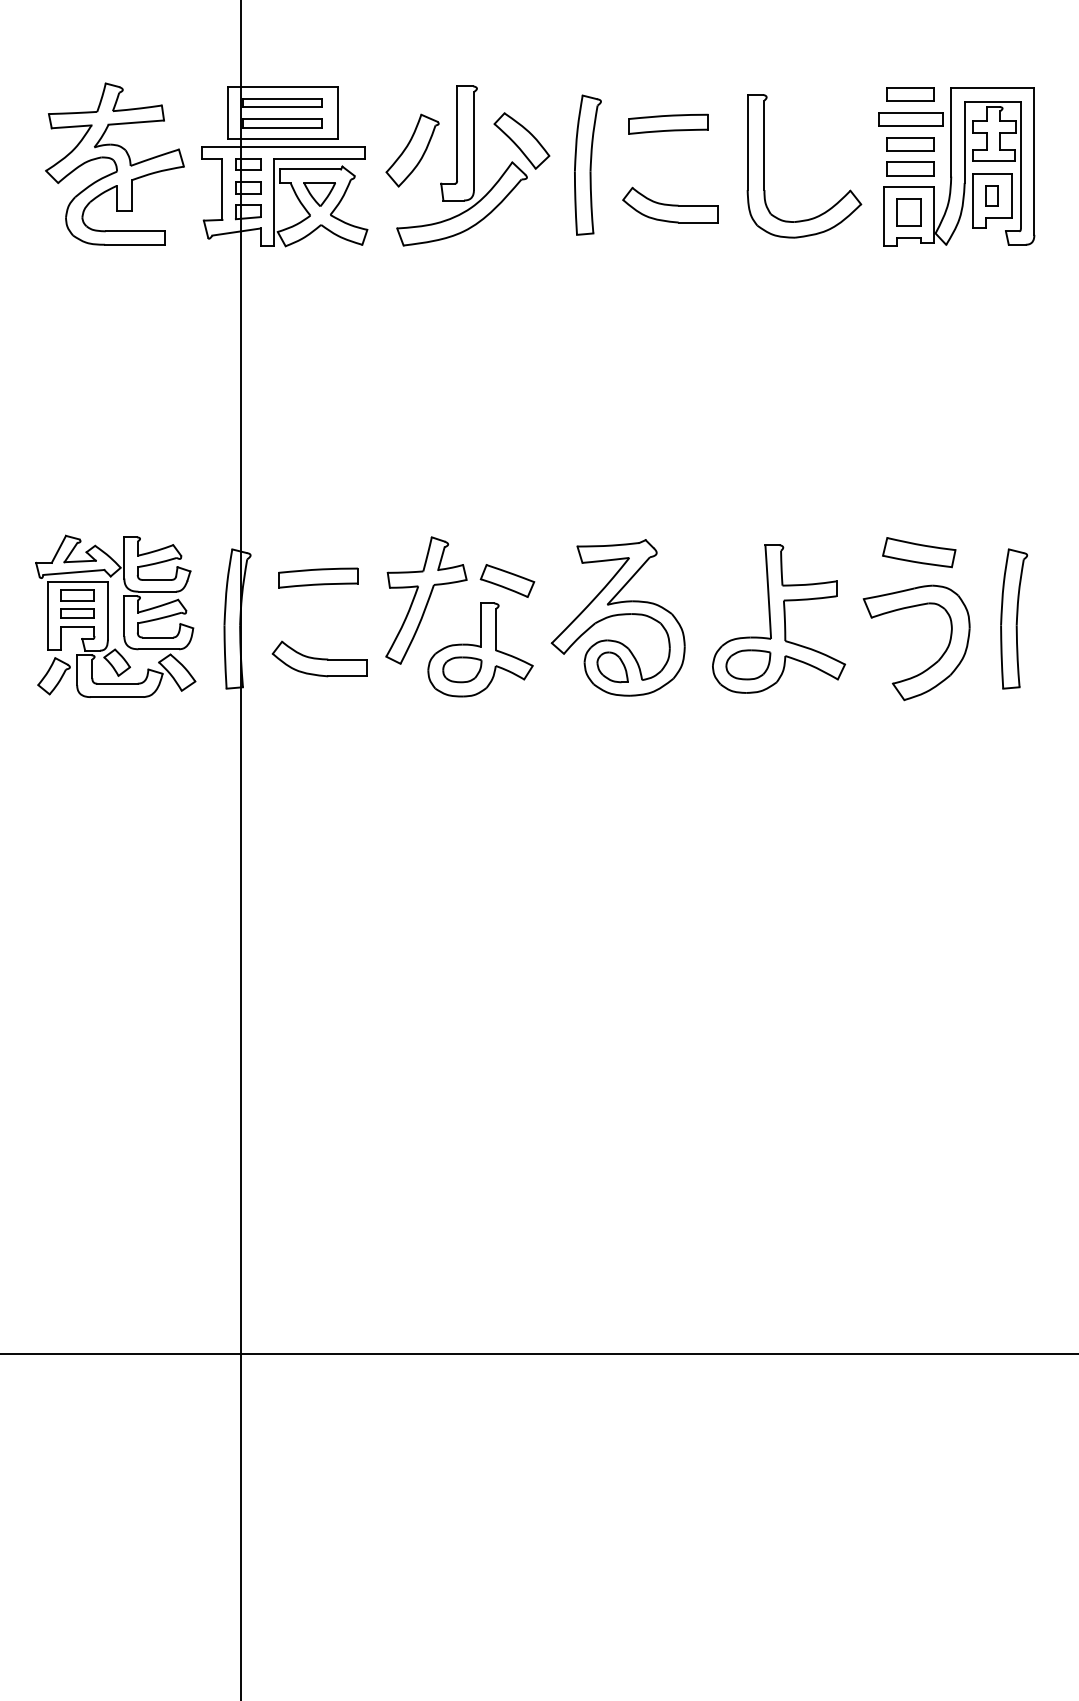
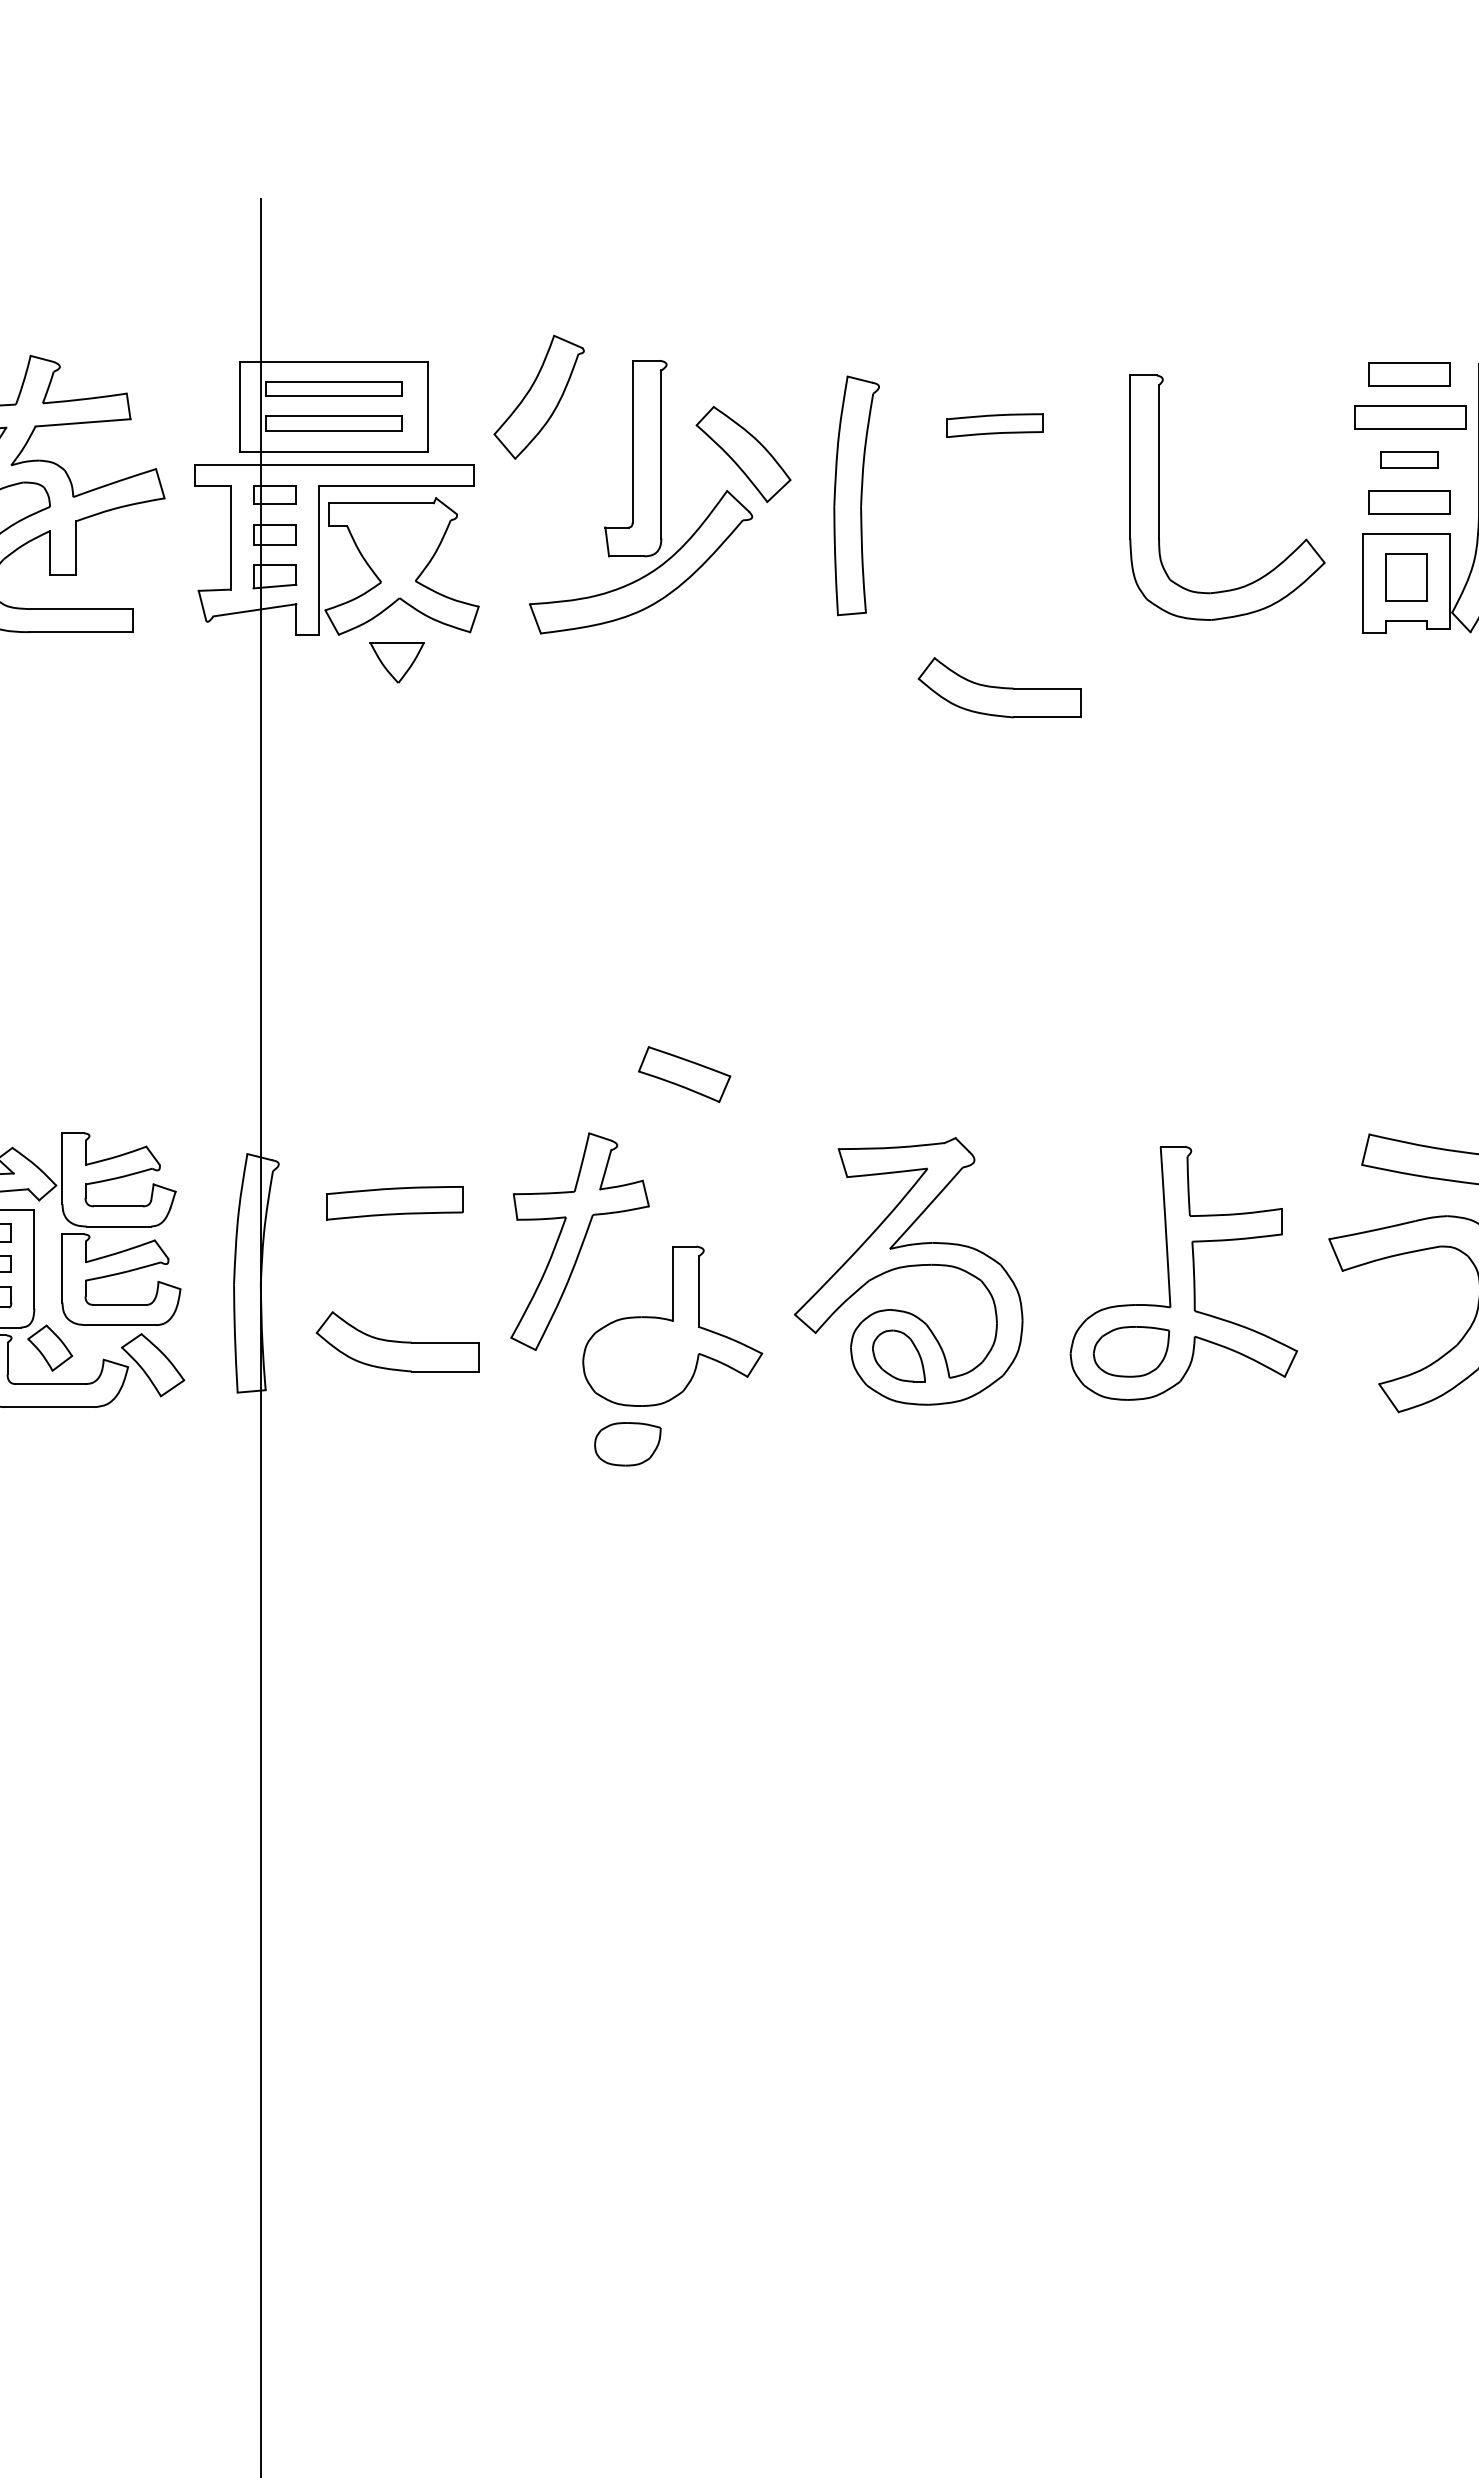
part: (668, 123) -> (994, 424), size x0.7
part: (910, 144) -> (1409, 460), size x0.7
part: (412, 150) -> (538, 396), moved
part: (319, 194) -> (396, 662), moved
part: (670, 204) -> (999, 686), moved
part: (507, 580) -> (684, 1073), moved
part: (462, 669) -> (628, 1443), moved

